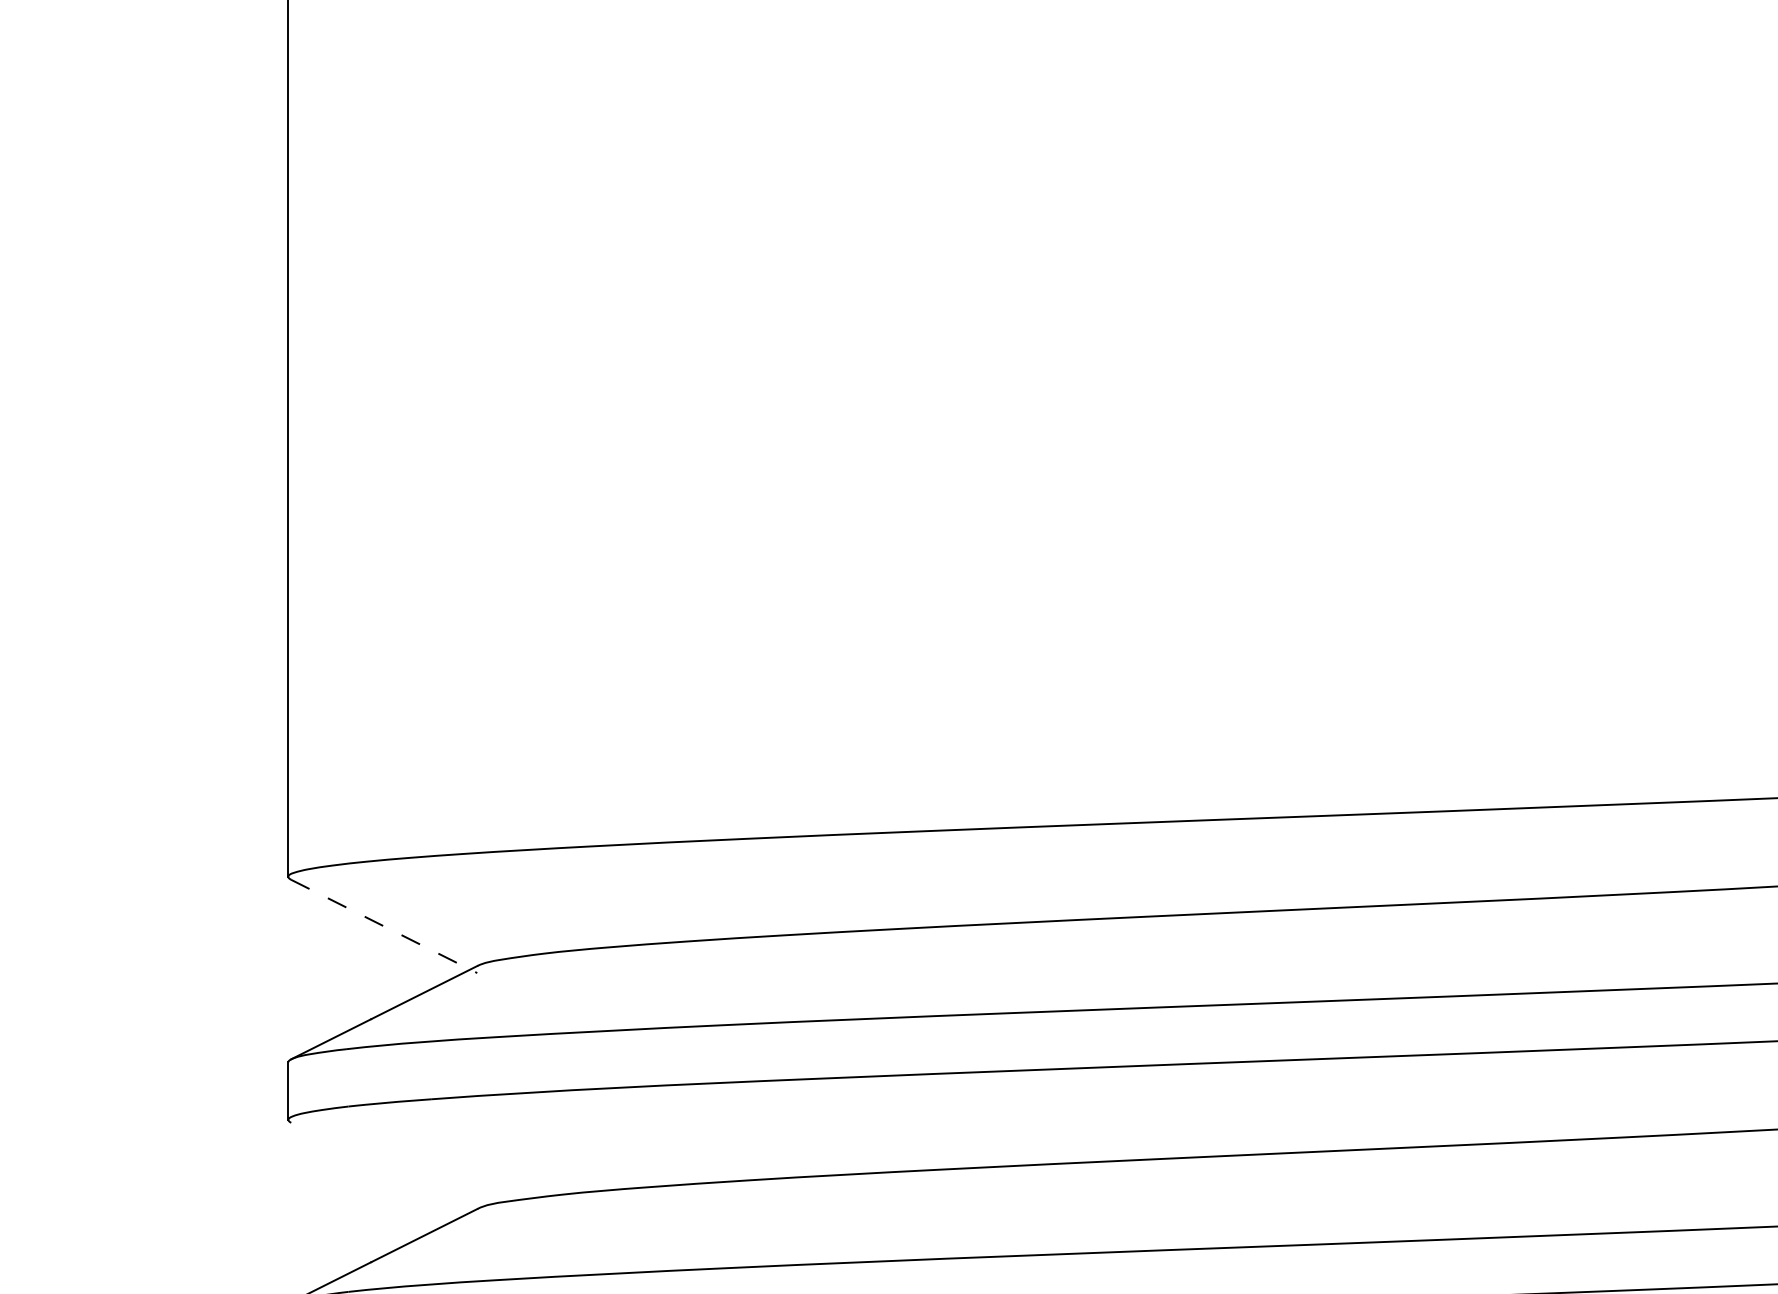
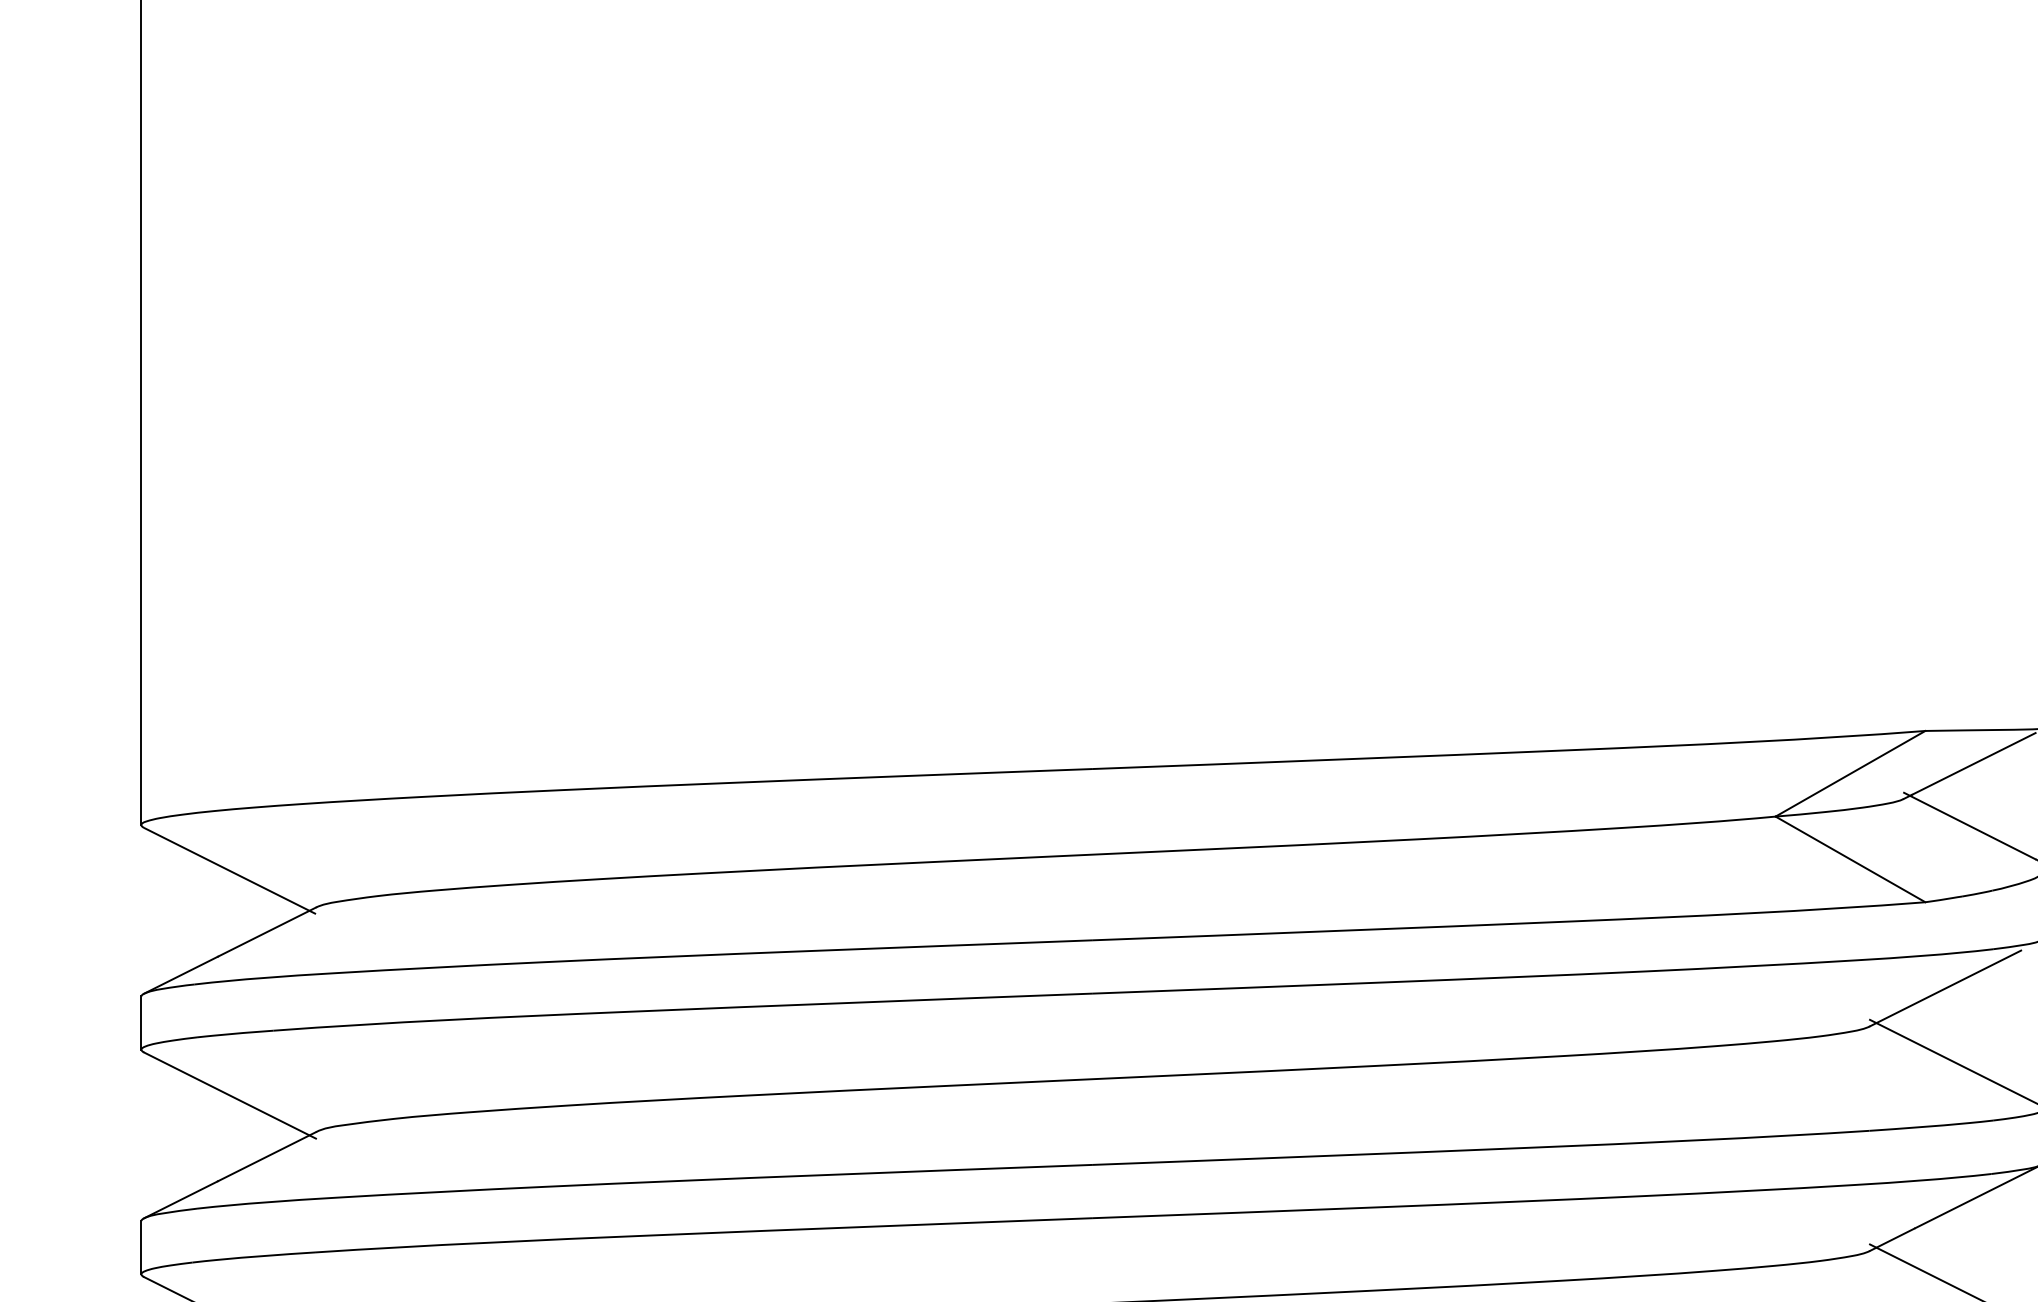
line: (385, 927) -> (231, 871), dashed -> solid
line: (383, 1169) -> (229, 1095), added

